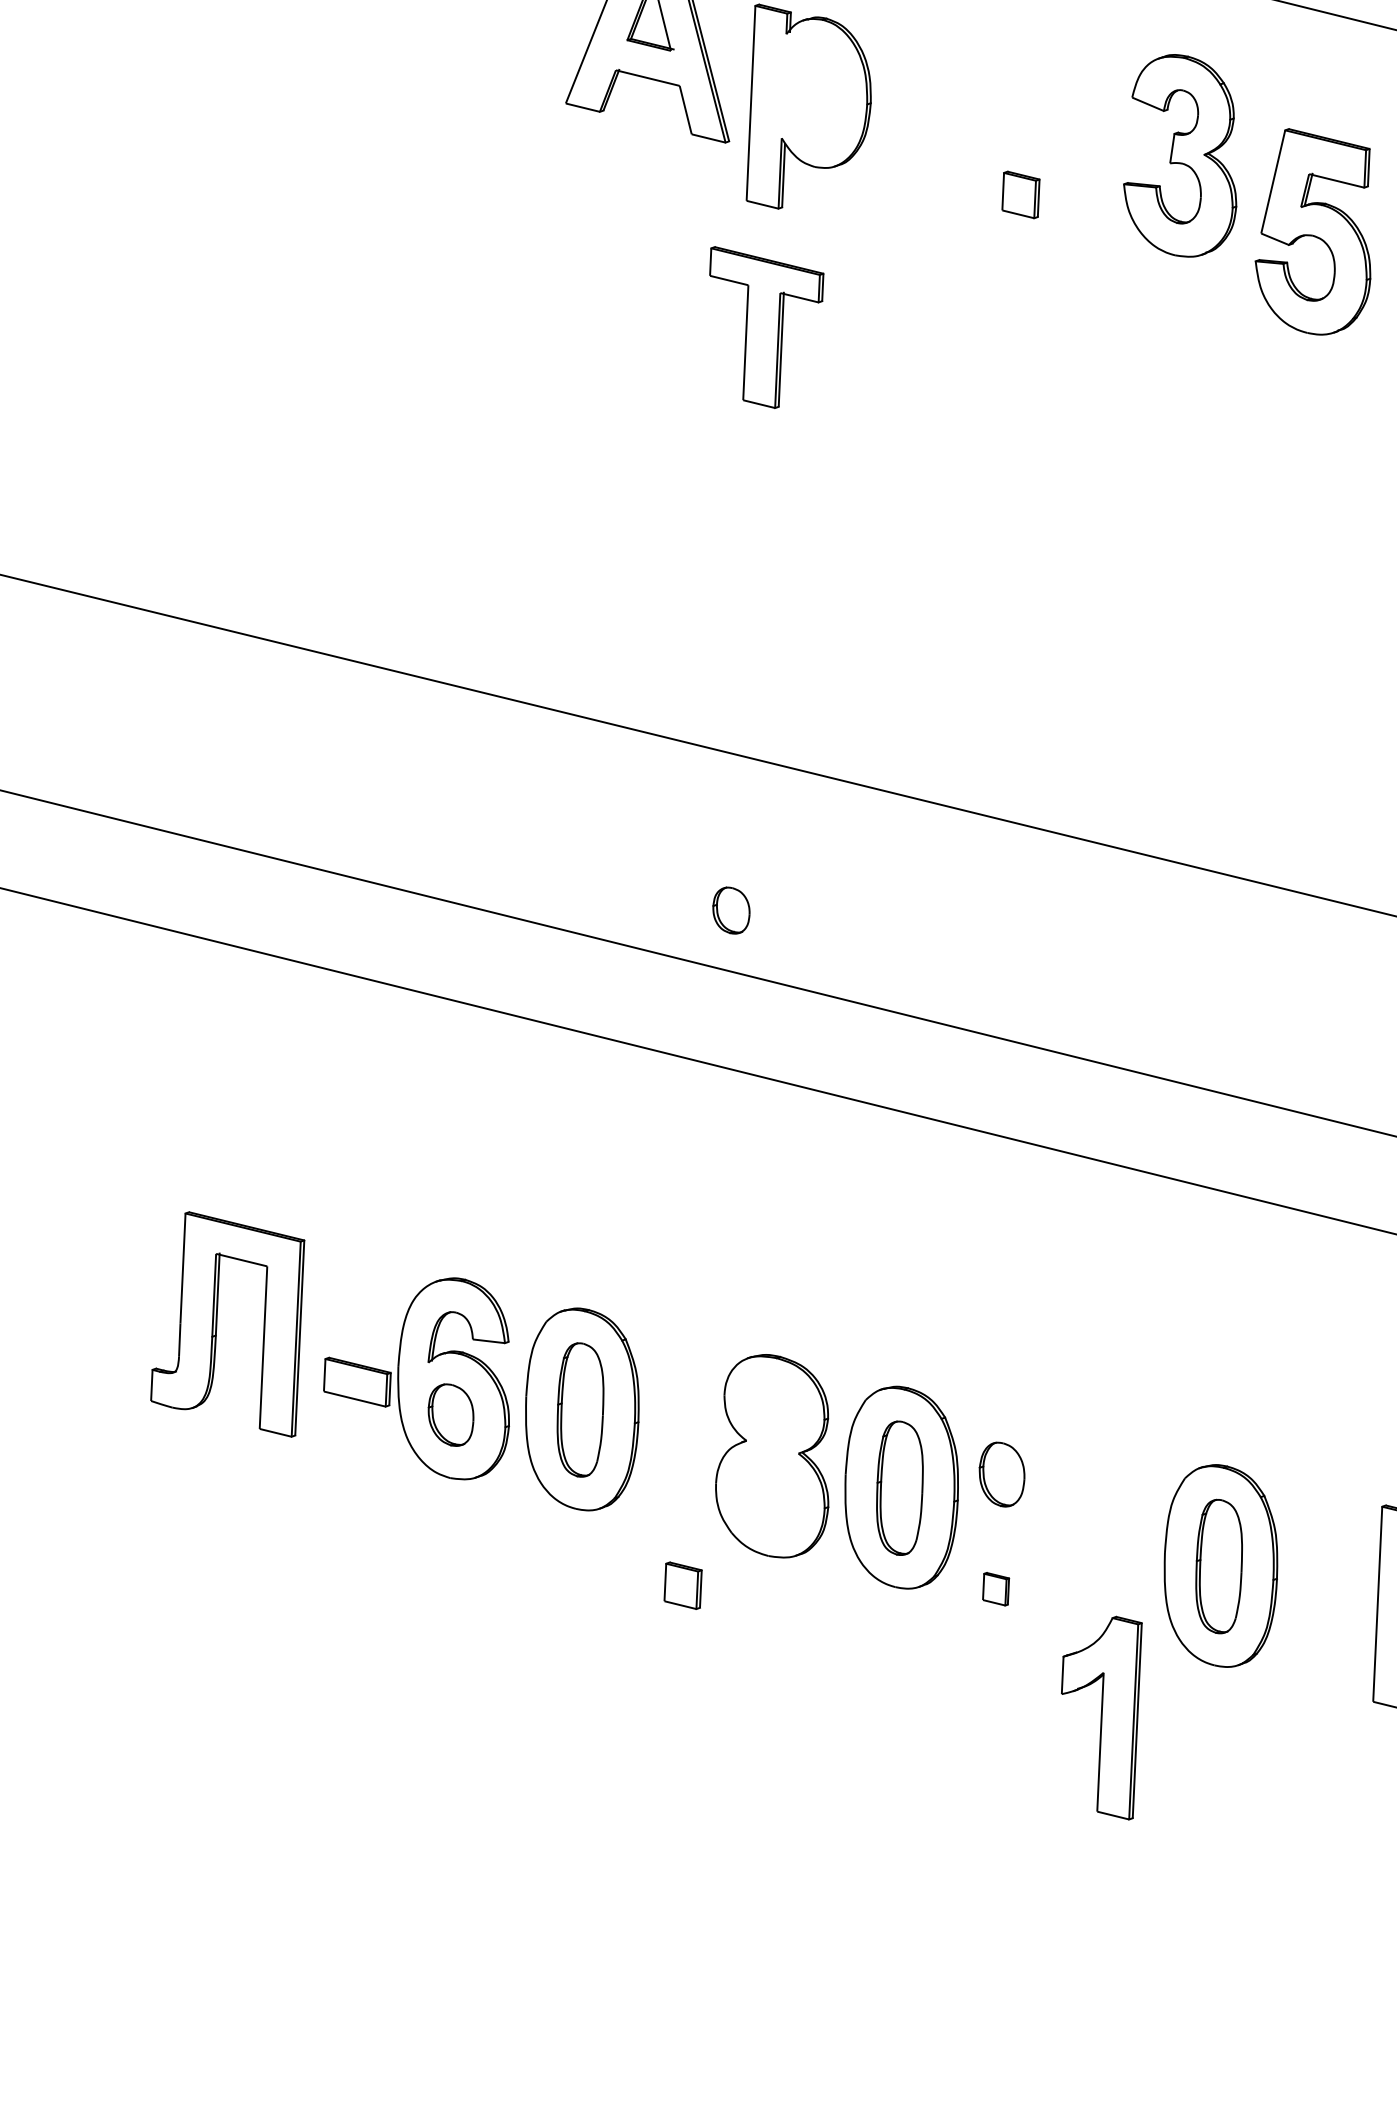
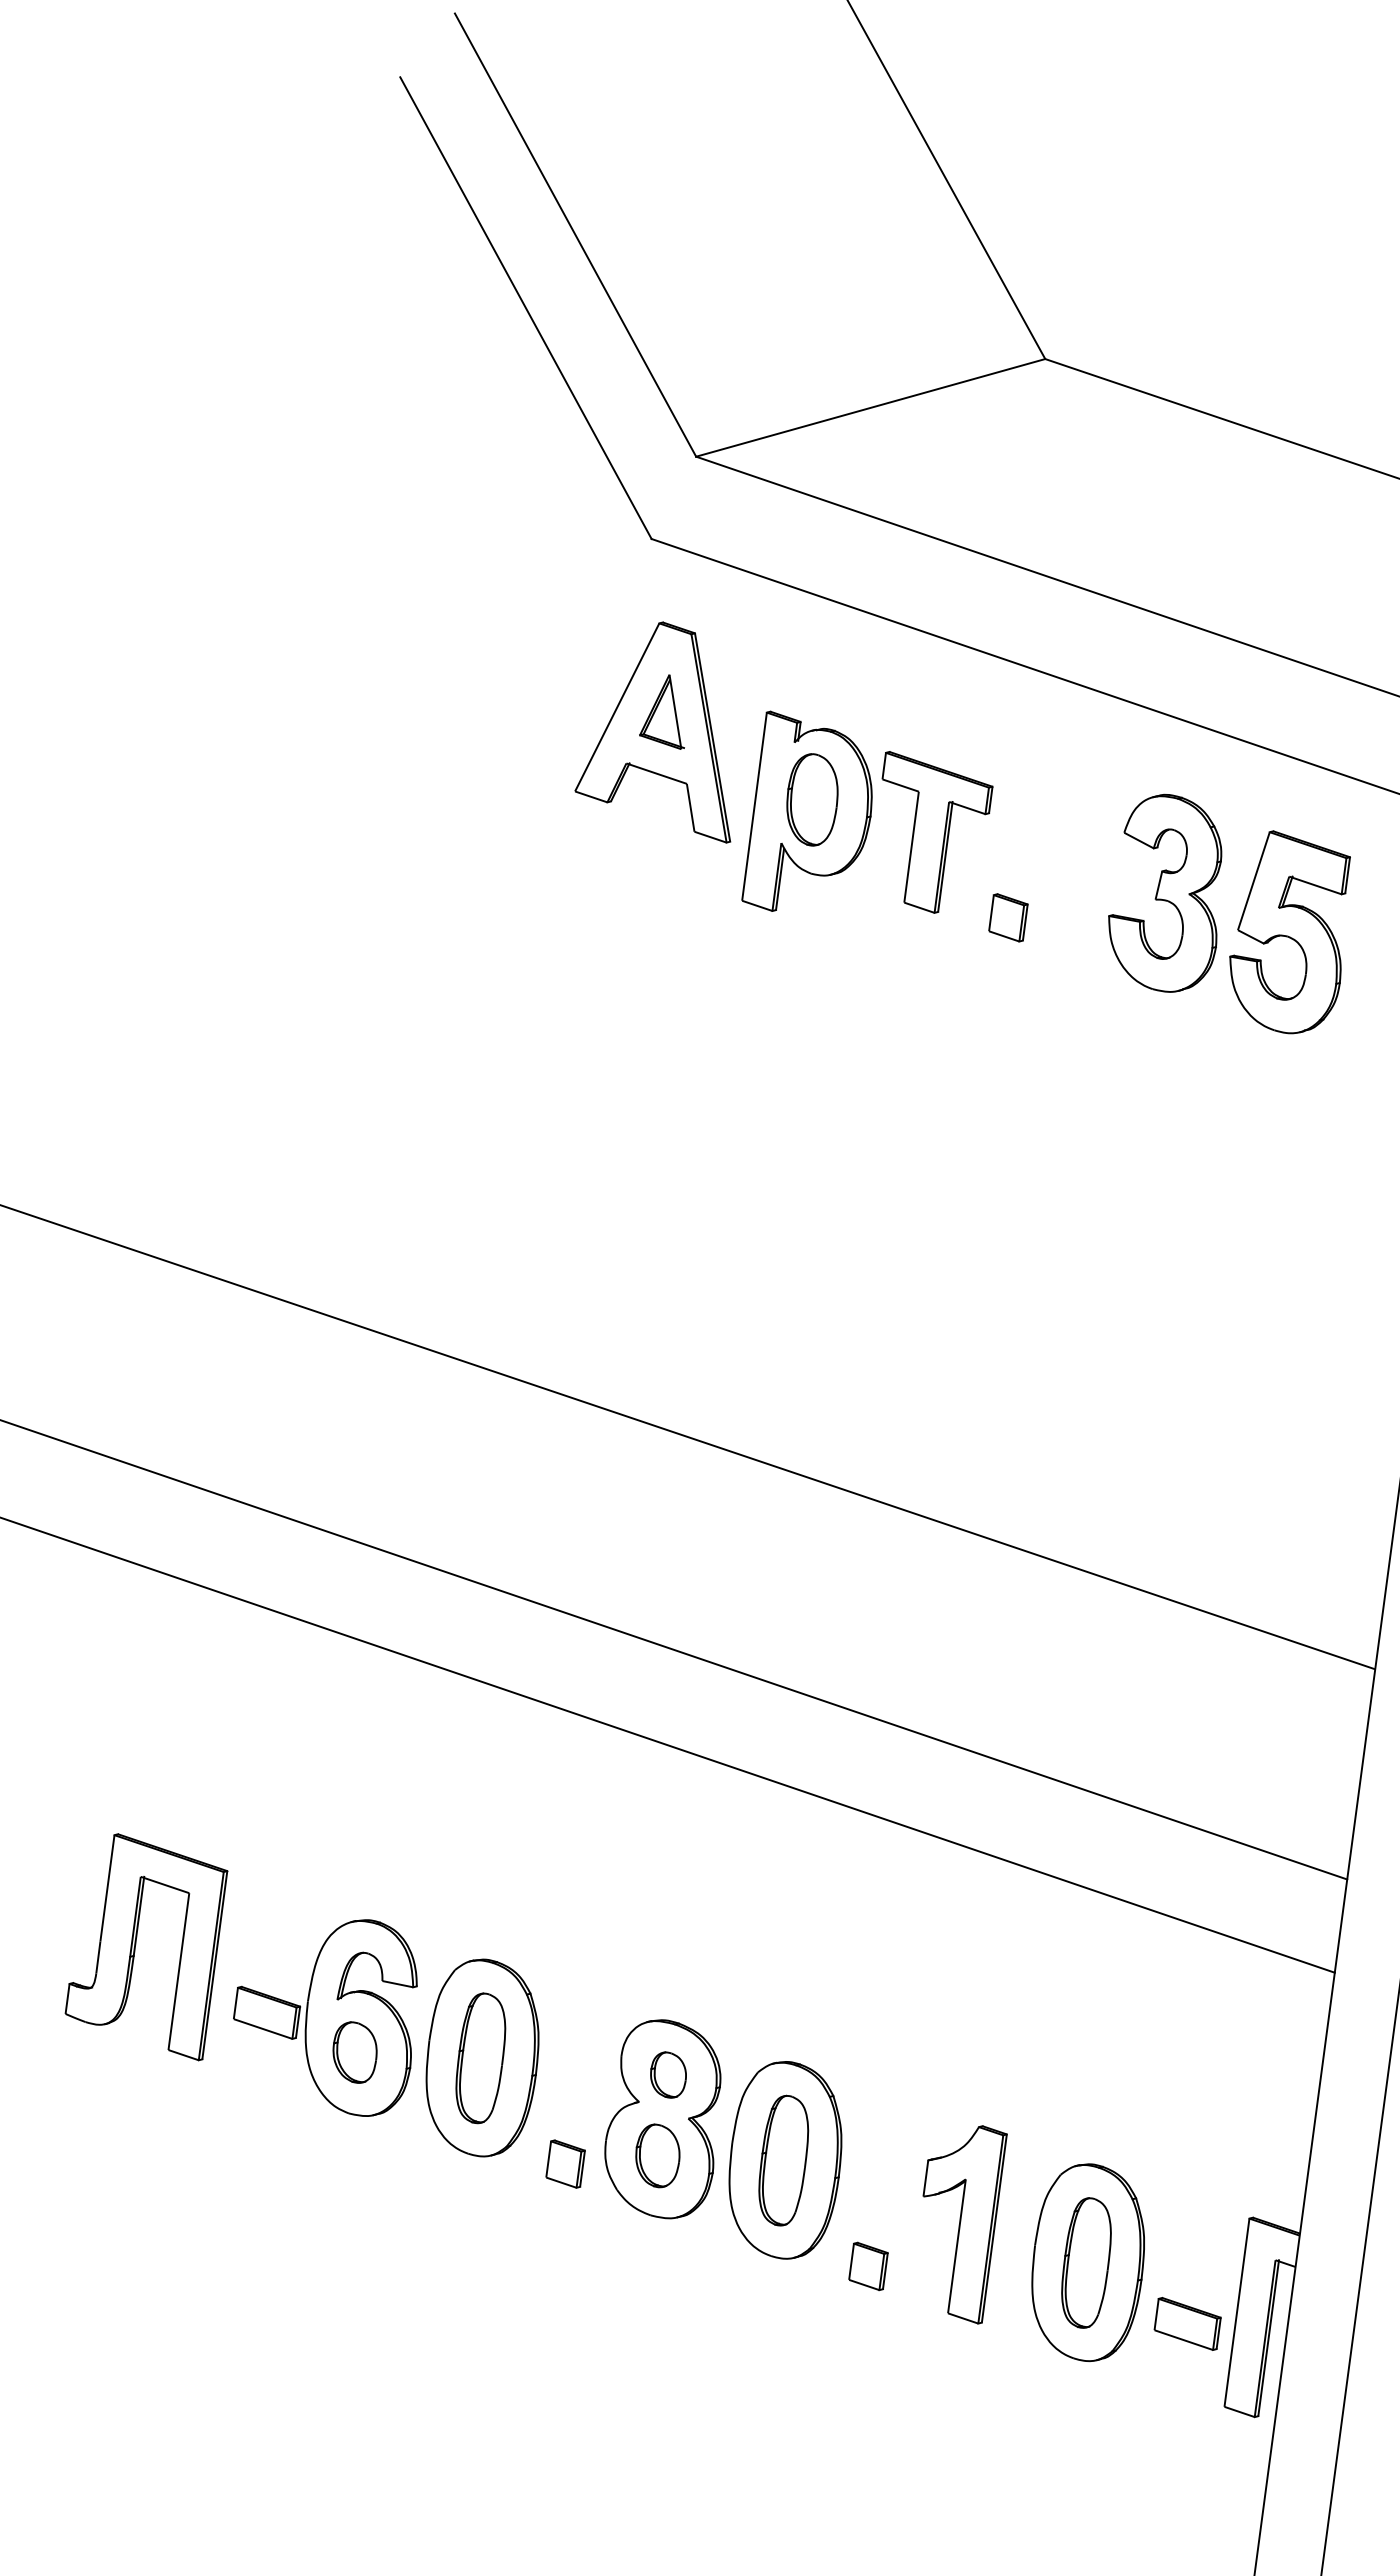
part: (809, 90) -> (812, 799), added
part: (1314, 231) -> (1289, 932), moved
part: (771, 325) -> (937, 832), moved
part: (731, 910) -> (668, 2074), moved
part: (1001, 1474) -> (657, 2155), moved
part: (682, 1585) -> (565, 2163), moved
part: (996, 1589) -> (868, 2266), size x1.43
part: (1327, 1619) -> (1187, 2323), added
part: (1106, 1719) -> (964, 2224), moved

